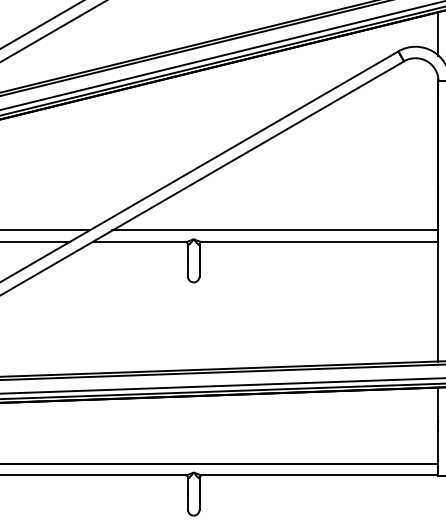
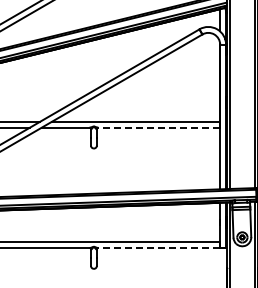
line: (320, 241) -> (159, 127), solid -> dashed
line: (320, 476) -> (159, 248), solid -> dashed

